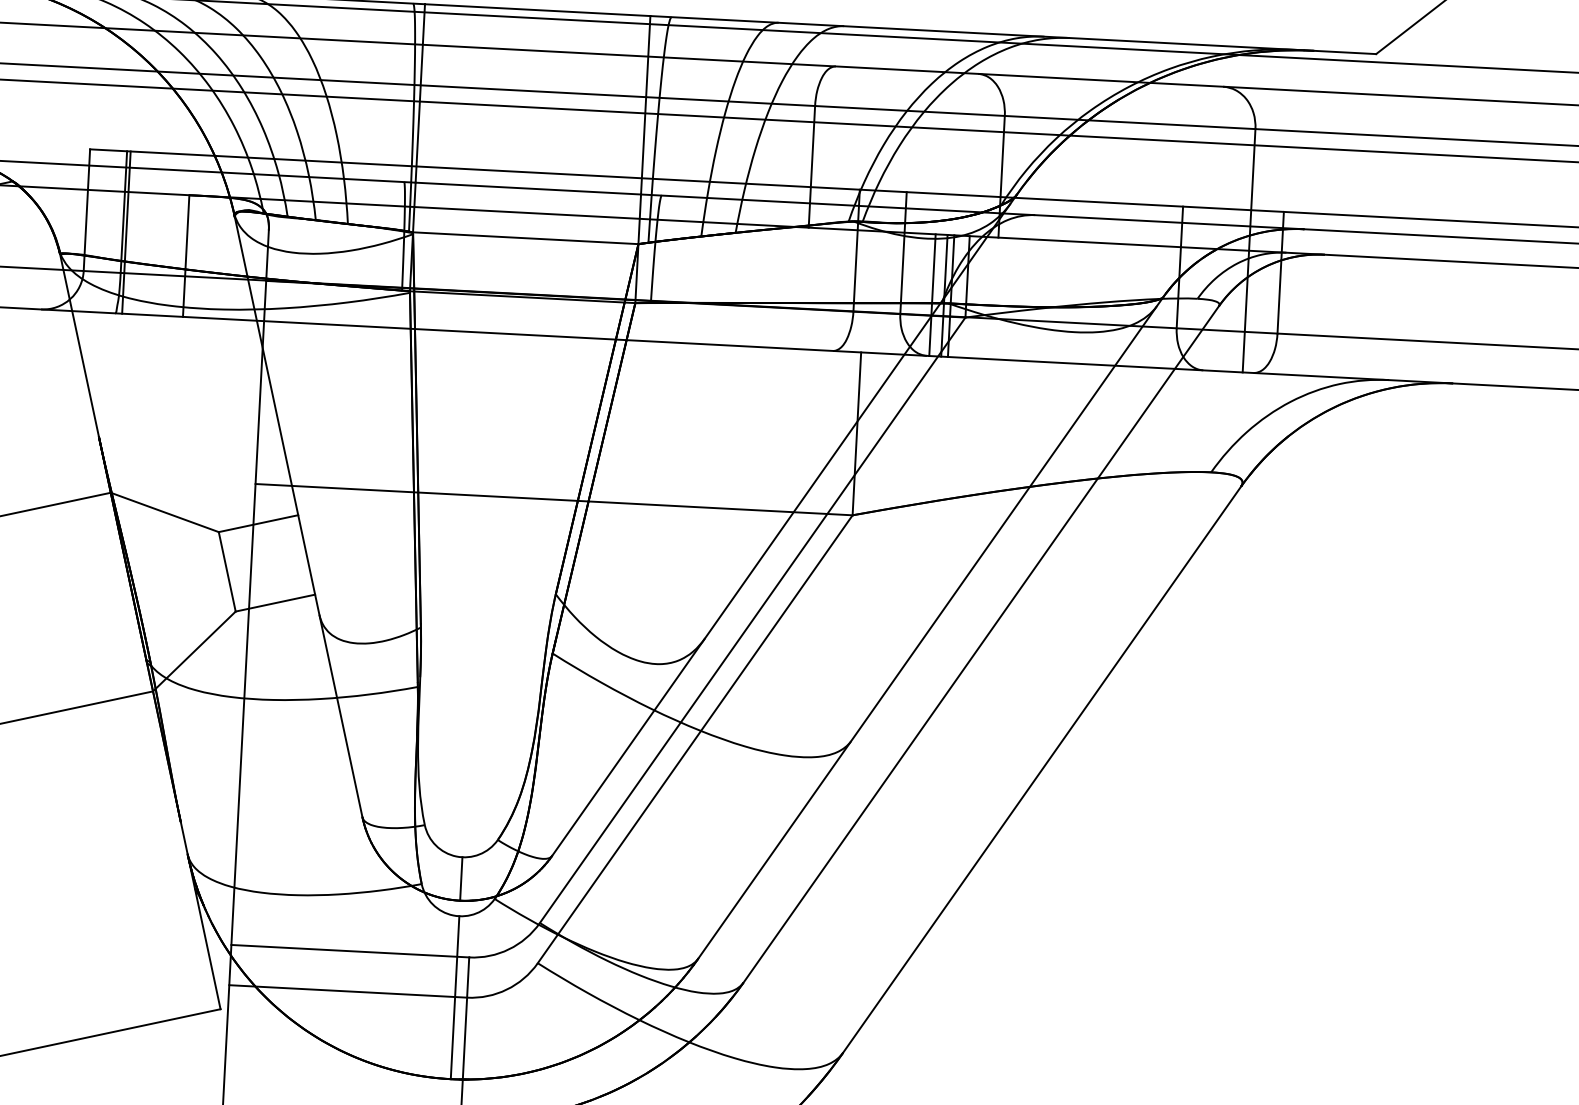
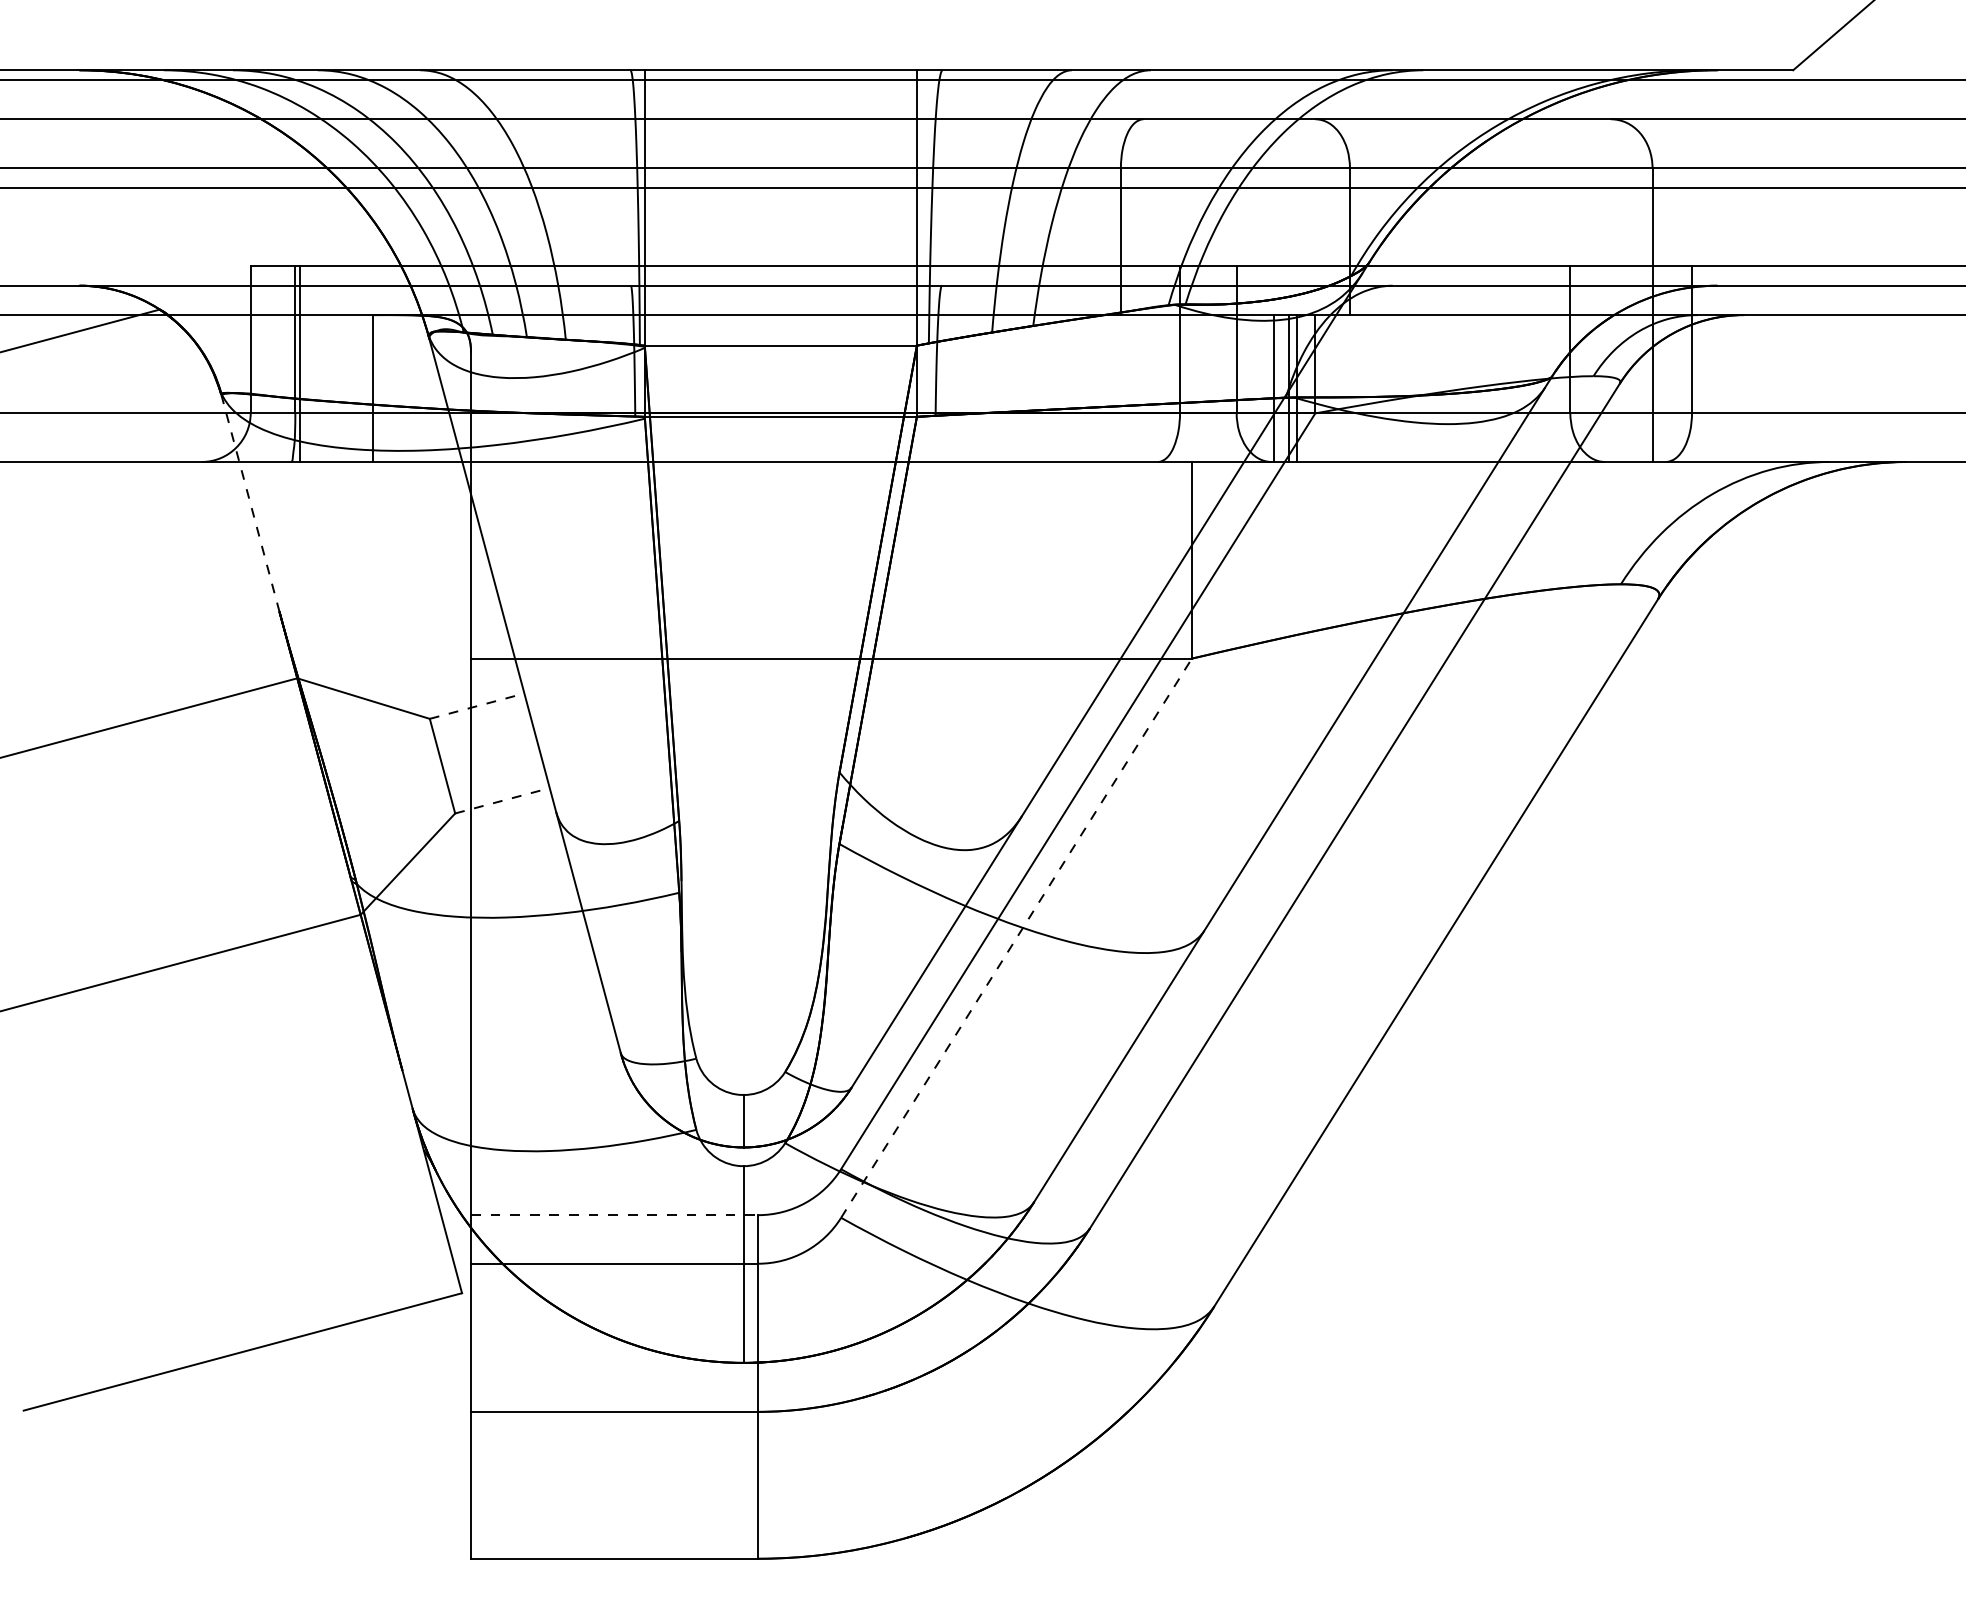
line: (78, 343) -> (249, 500), solid -> dashed
line: (258, 523) -> (477, 706), solid -> dashed
line: (275, 602) -> (502, 800), solid -> dashed
line: (695, 738) -> (1016, 937), solid -> dashed
line: (350, 951) -> (614, 1215), solid -> dashed

